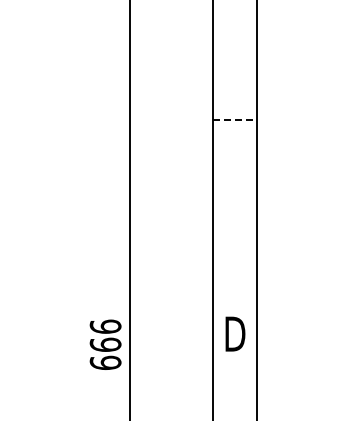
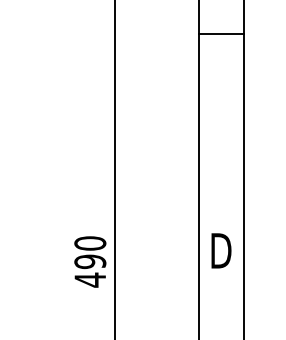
line: (235, 119) -> (221, 34), dashed -> solid
text: (105, 344) -> (90, 261), 666 -> 490

